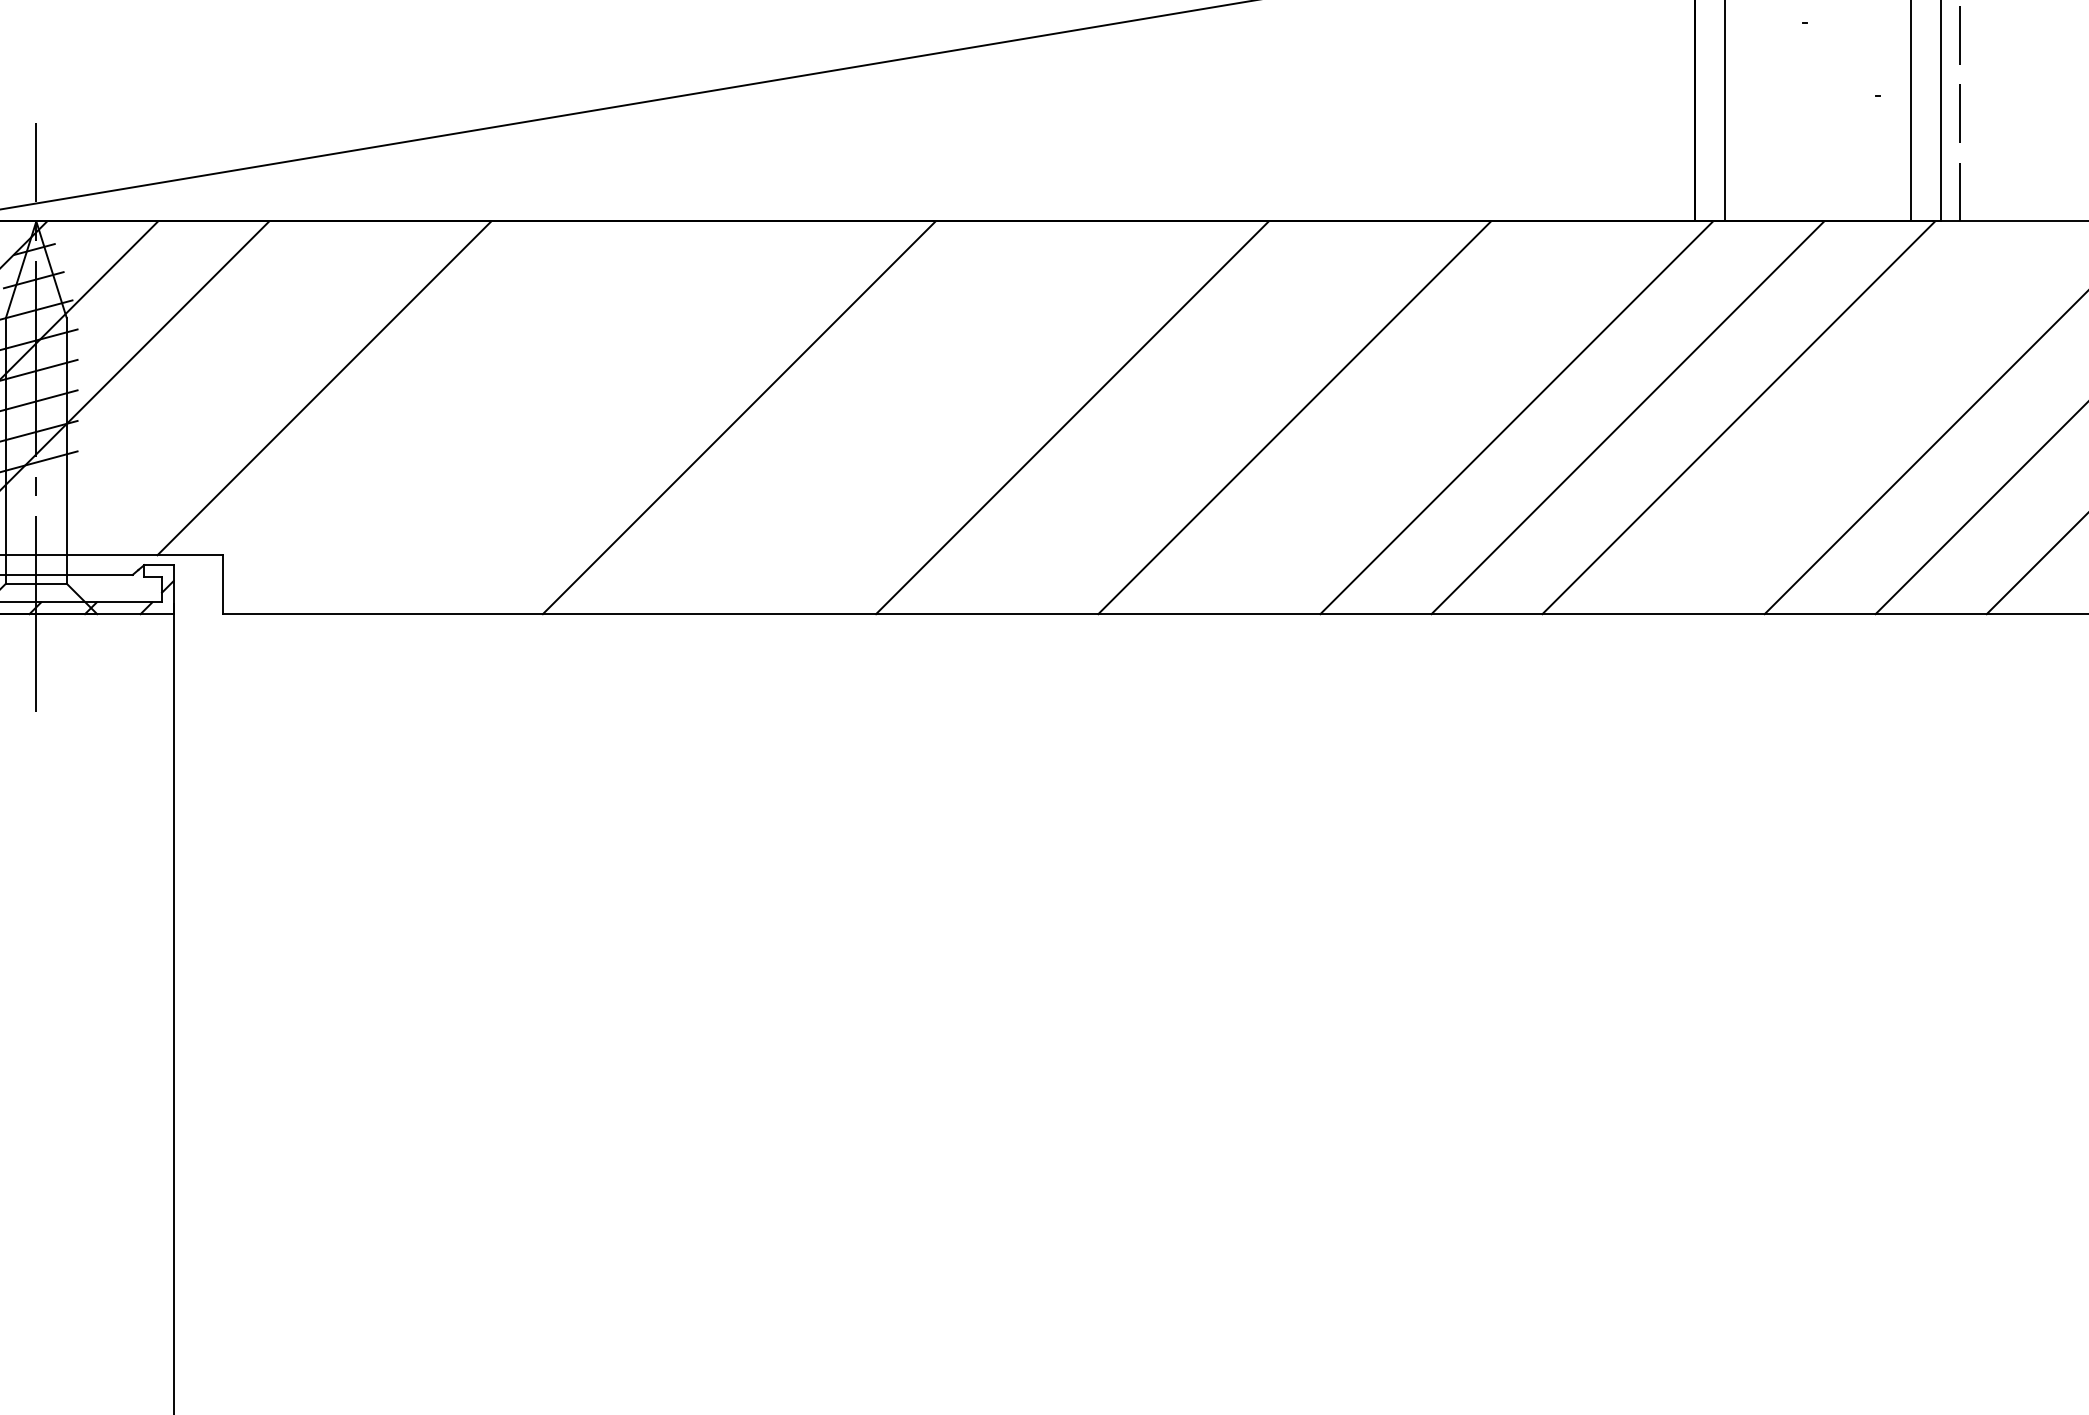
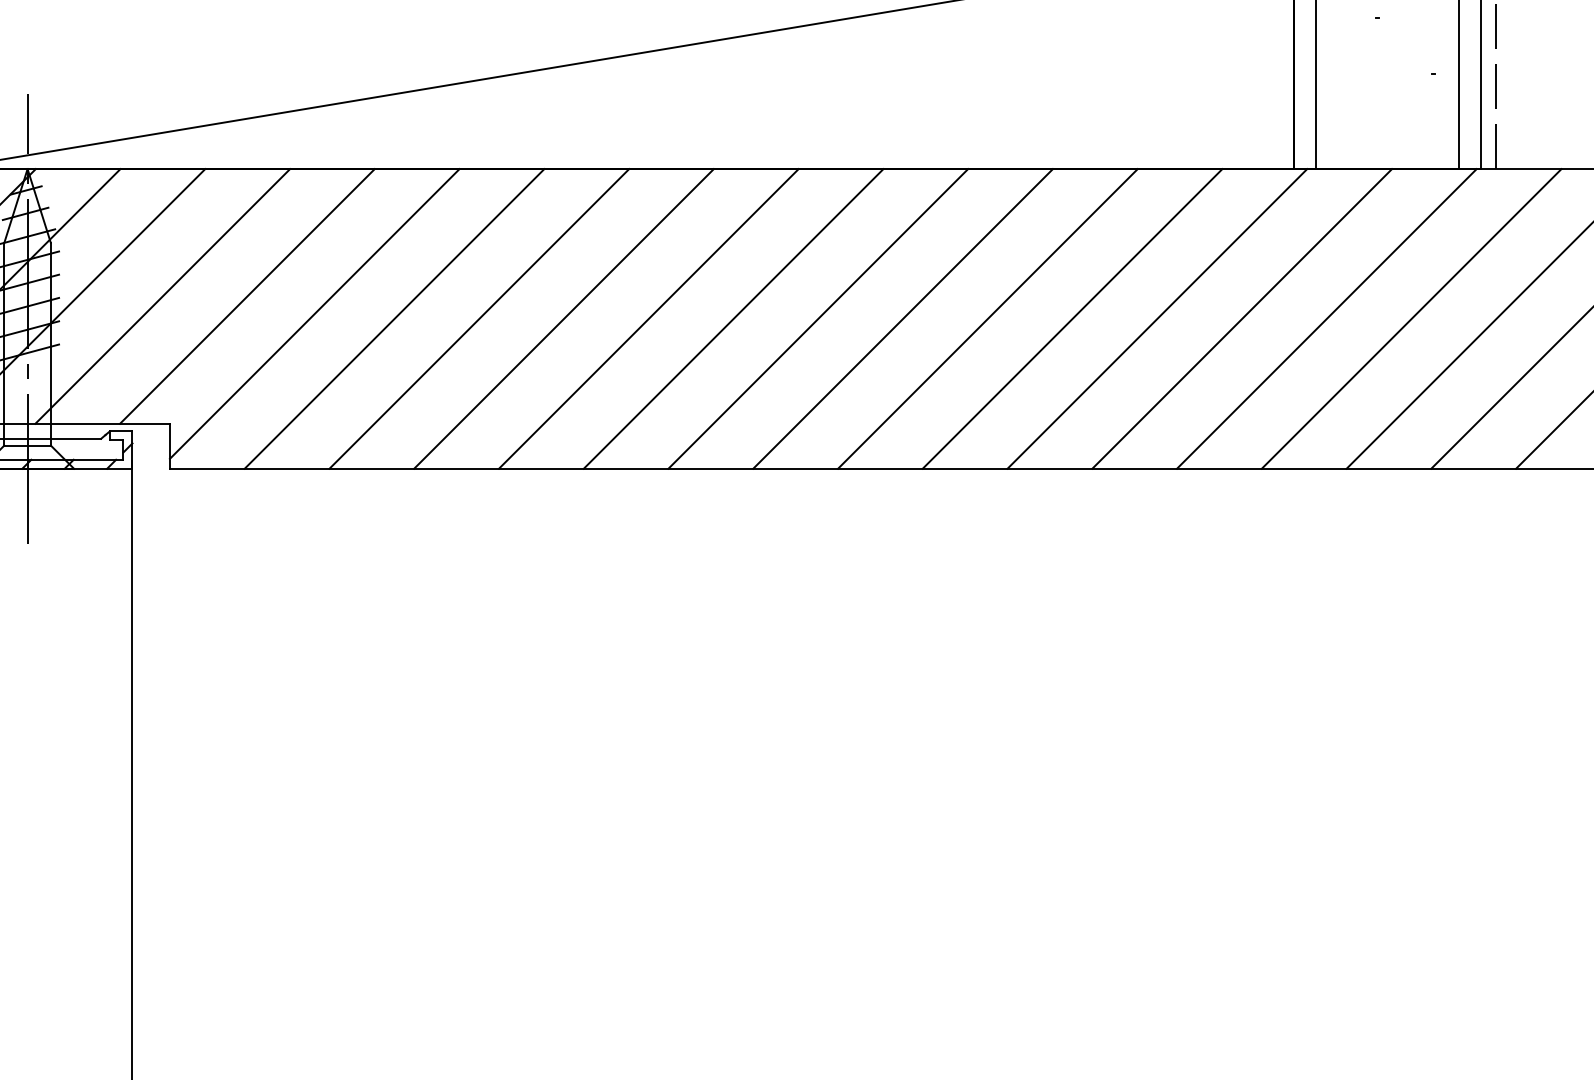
line: (213, 388) -> (162, 296), added
line: (412, 410) -> (314, 313), added
line: (517, 417) -> (394, 318), added
line: (628, 417) -> (479, 318), added
line: (849, 417) -> (648, 318), added
line: (961, 417) -> (733, 318), added
line: (1182, 417) -> (902, 318), added
line: (1405, 417) -> (1072, 318), added
line: (1849, 417) -> (1411, 318), added

